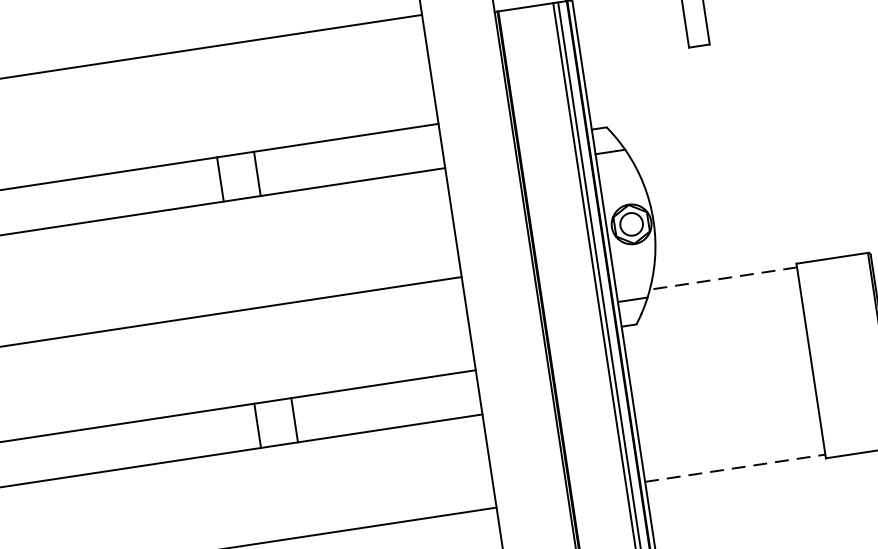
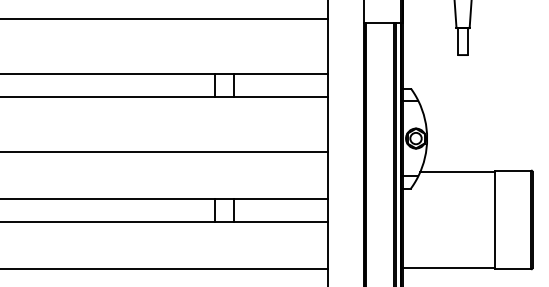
line: (723, 278) -> (457, 172), dashed -> solid
line: (735, 468) -> (449, 267), dashed -> solid

